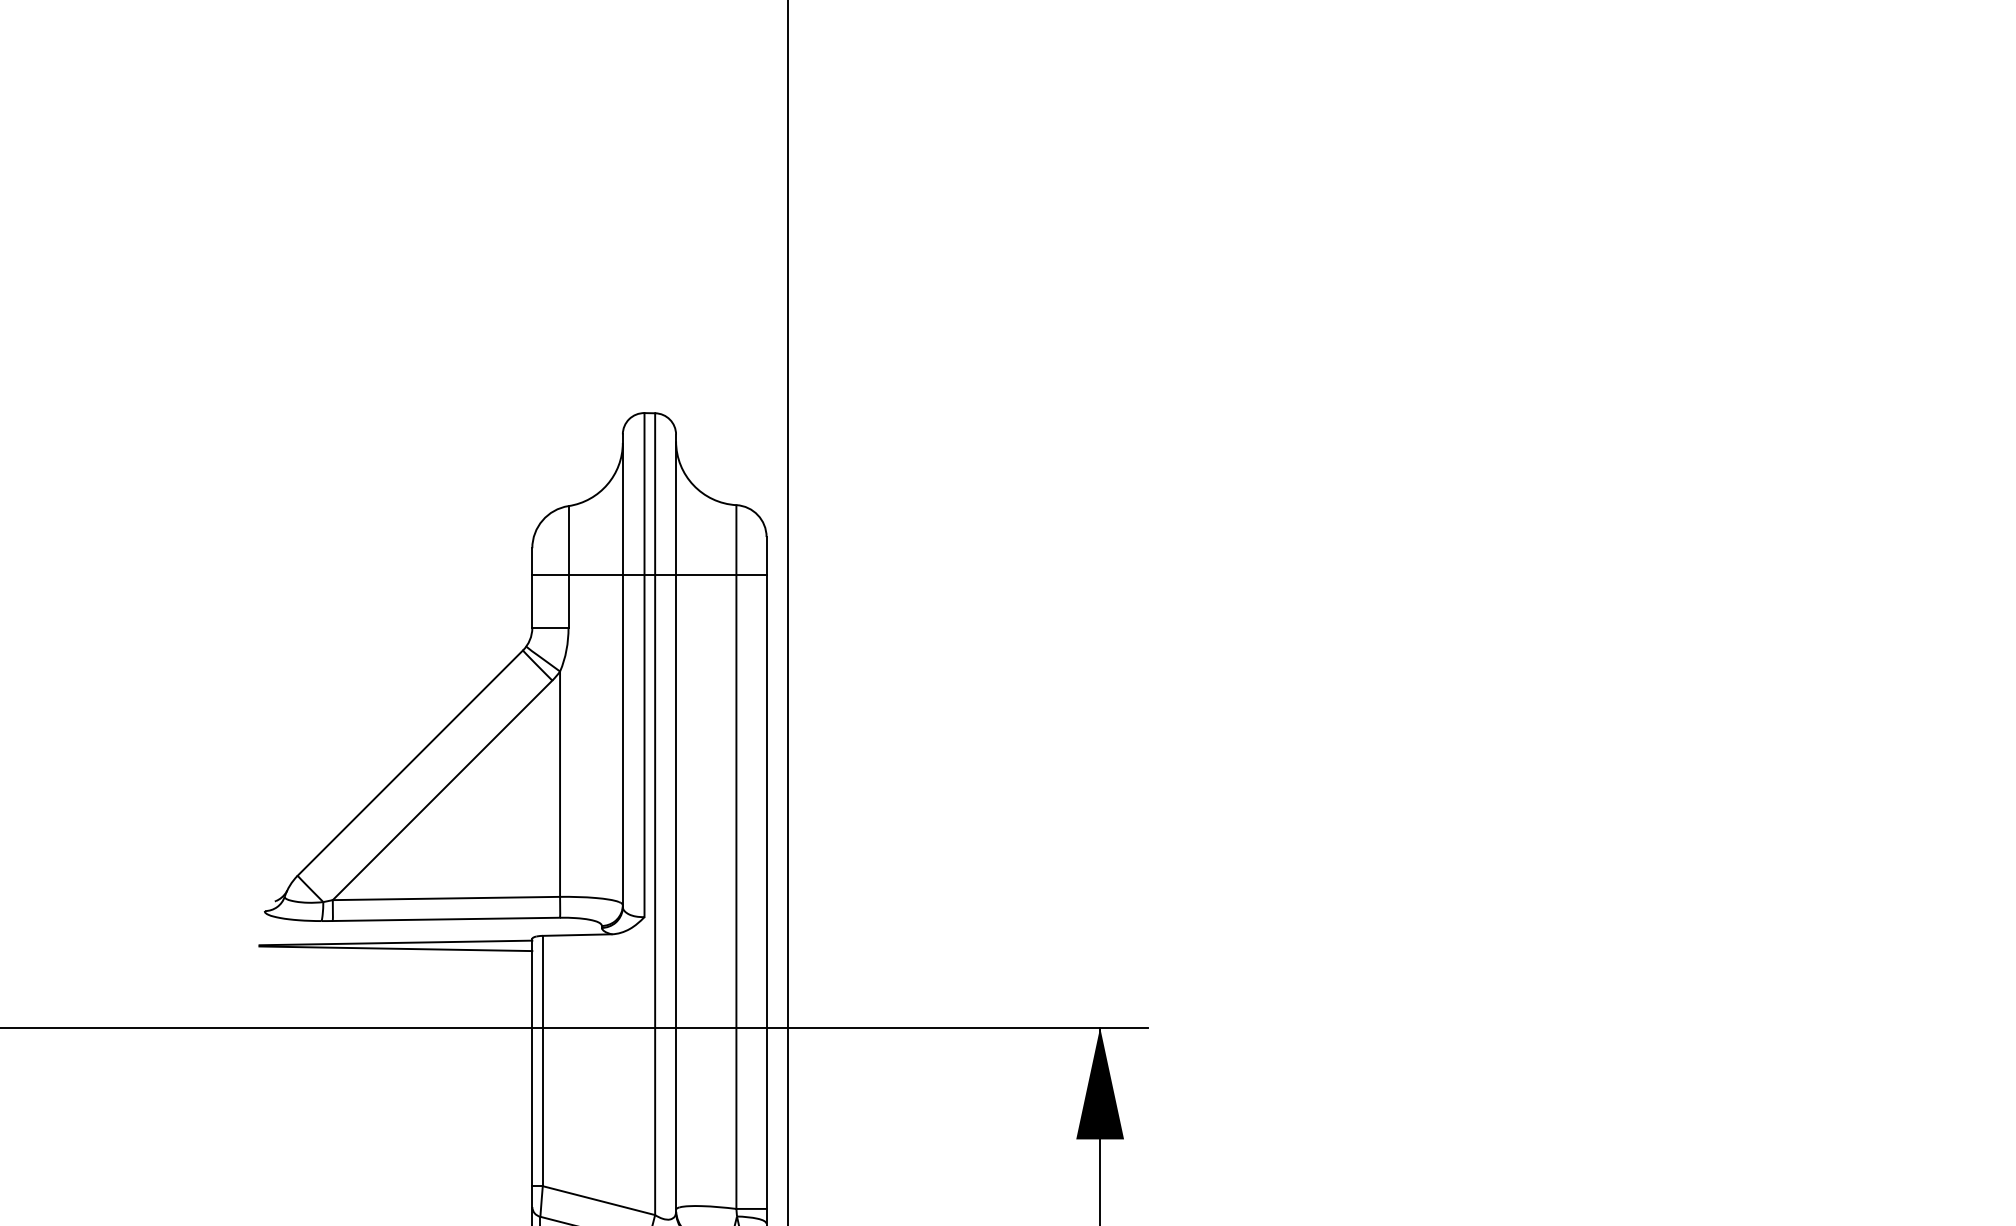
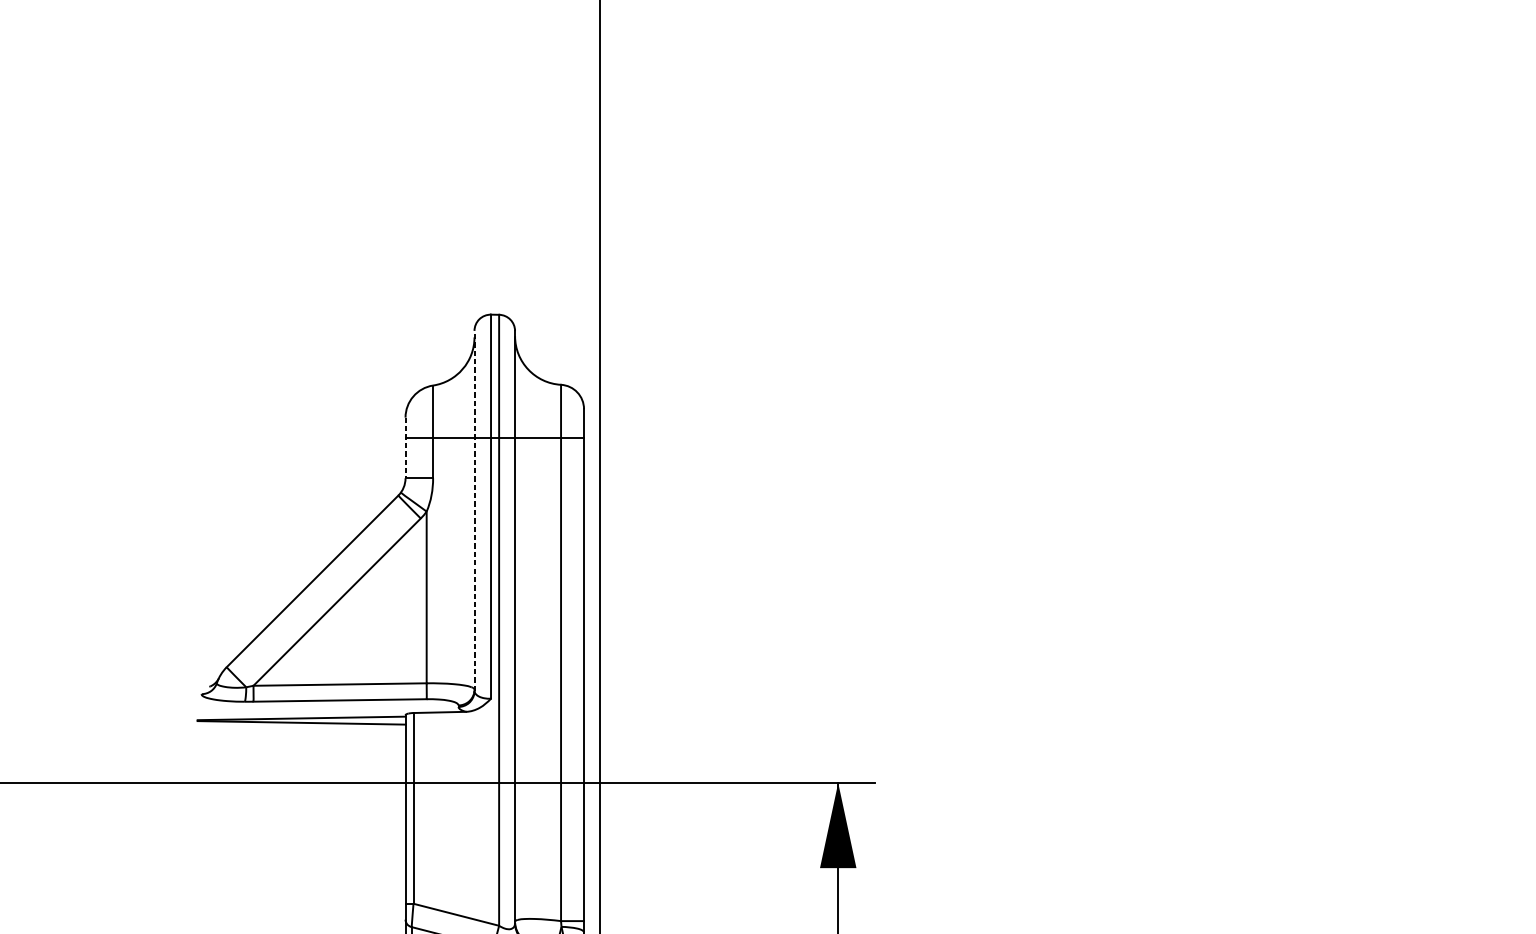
line: (532, 588) -> (405, 448), solid -> dashed
line: (622, 670) -> (474, 510), solid -> dashed

